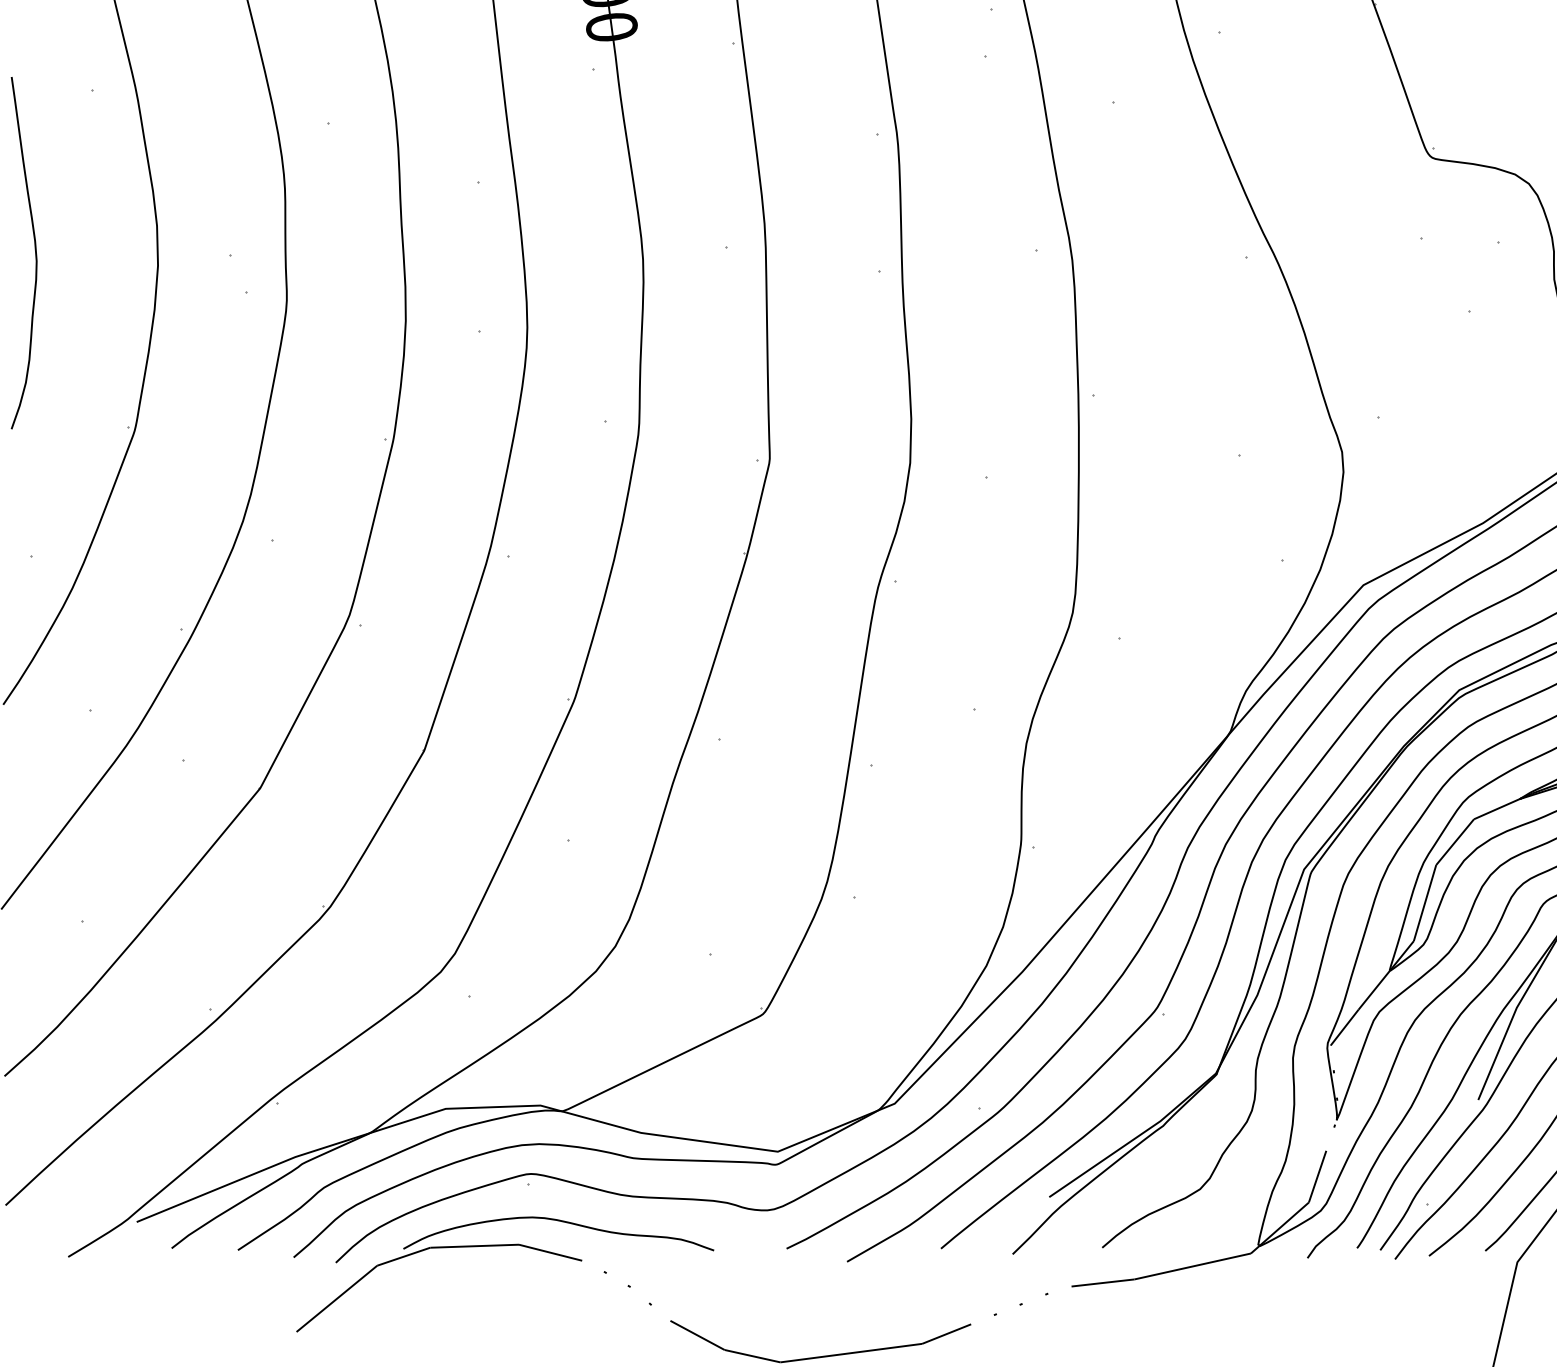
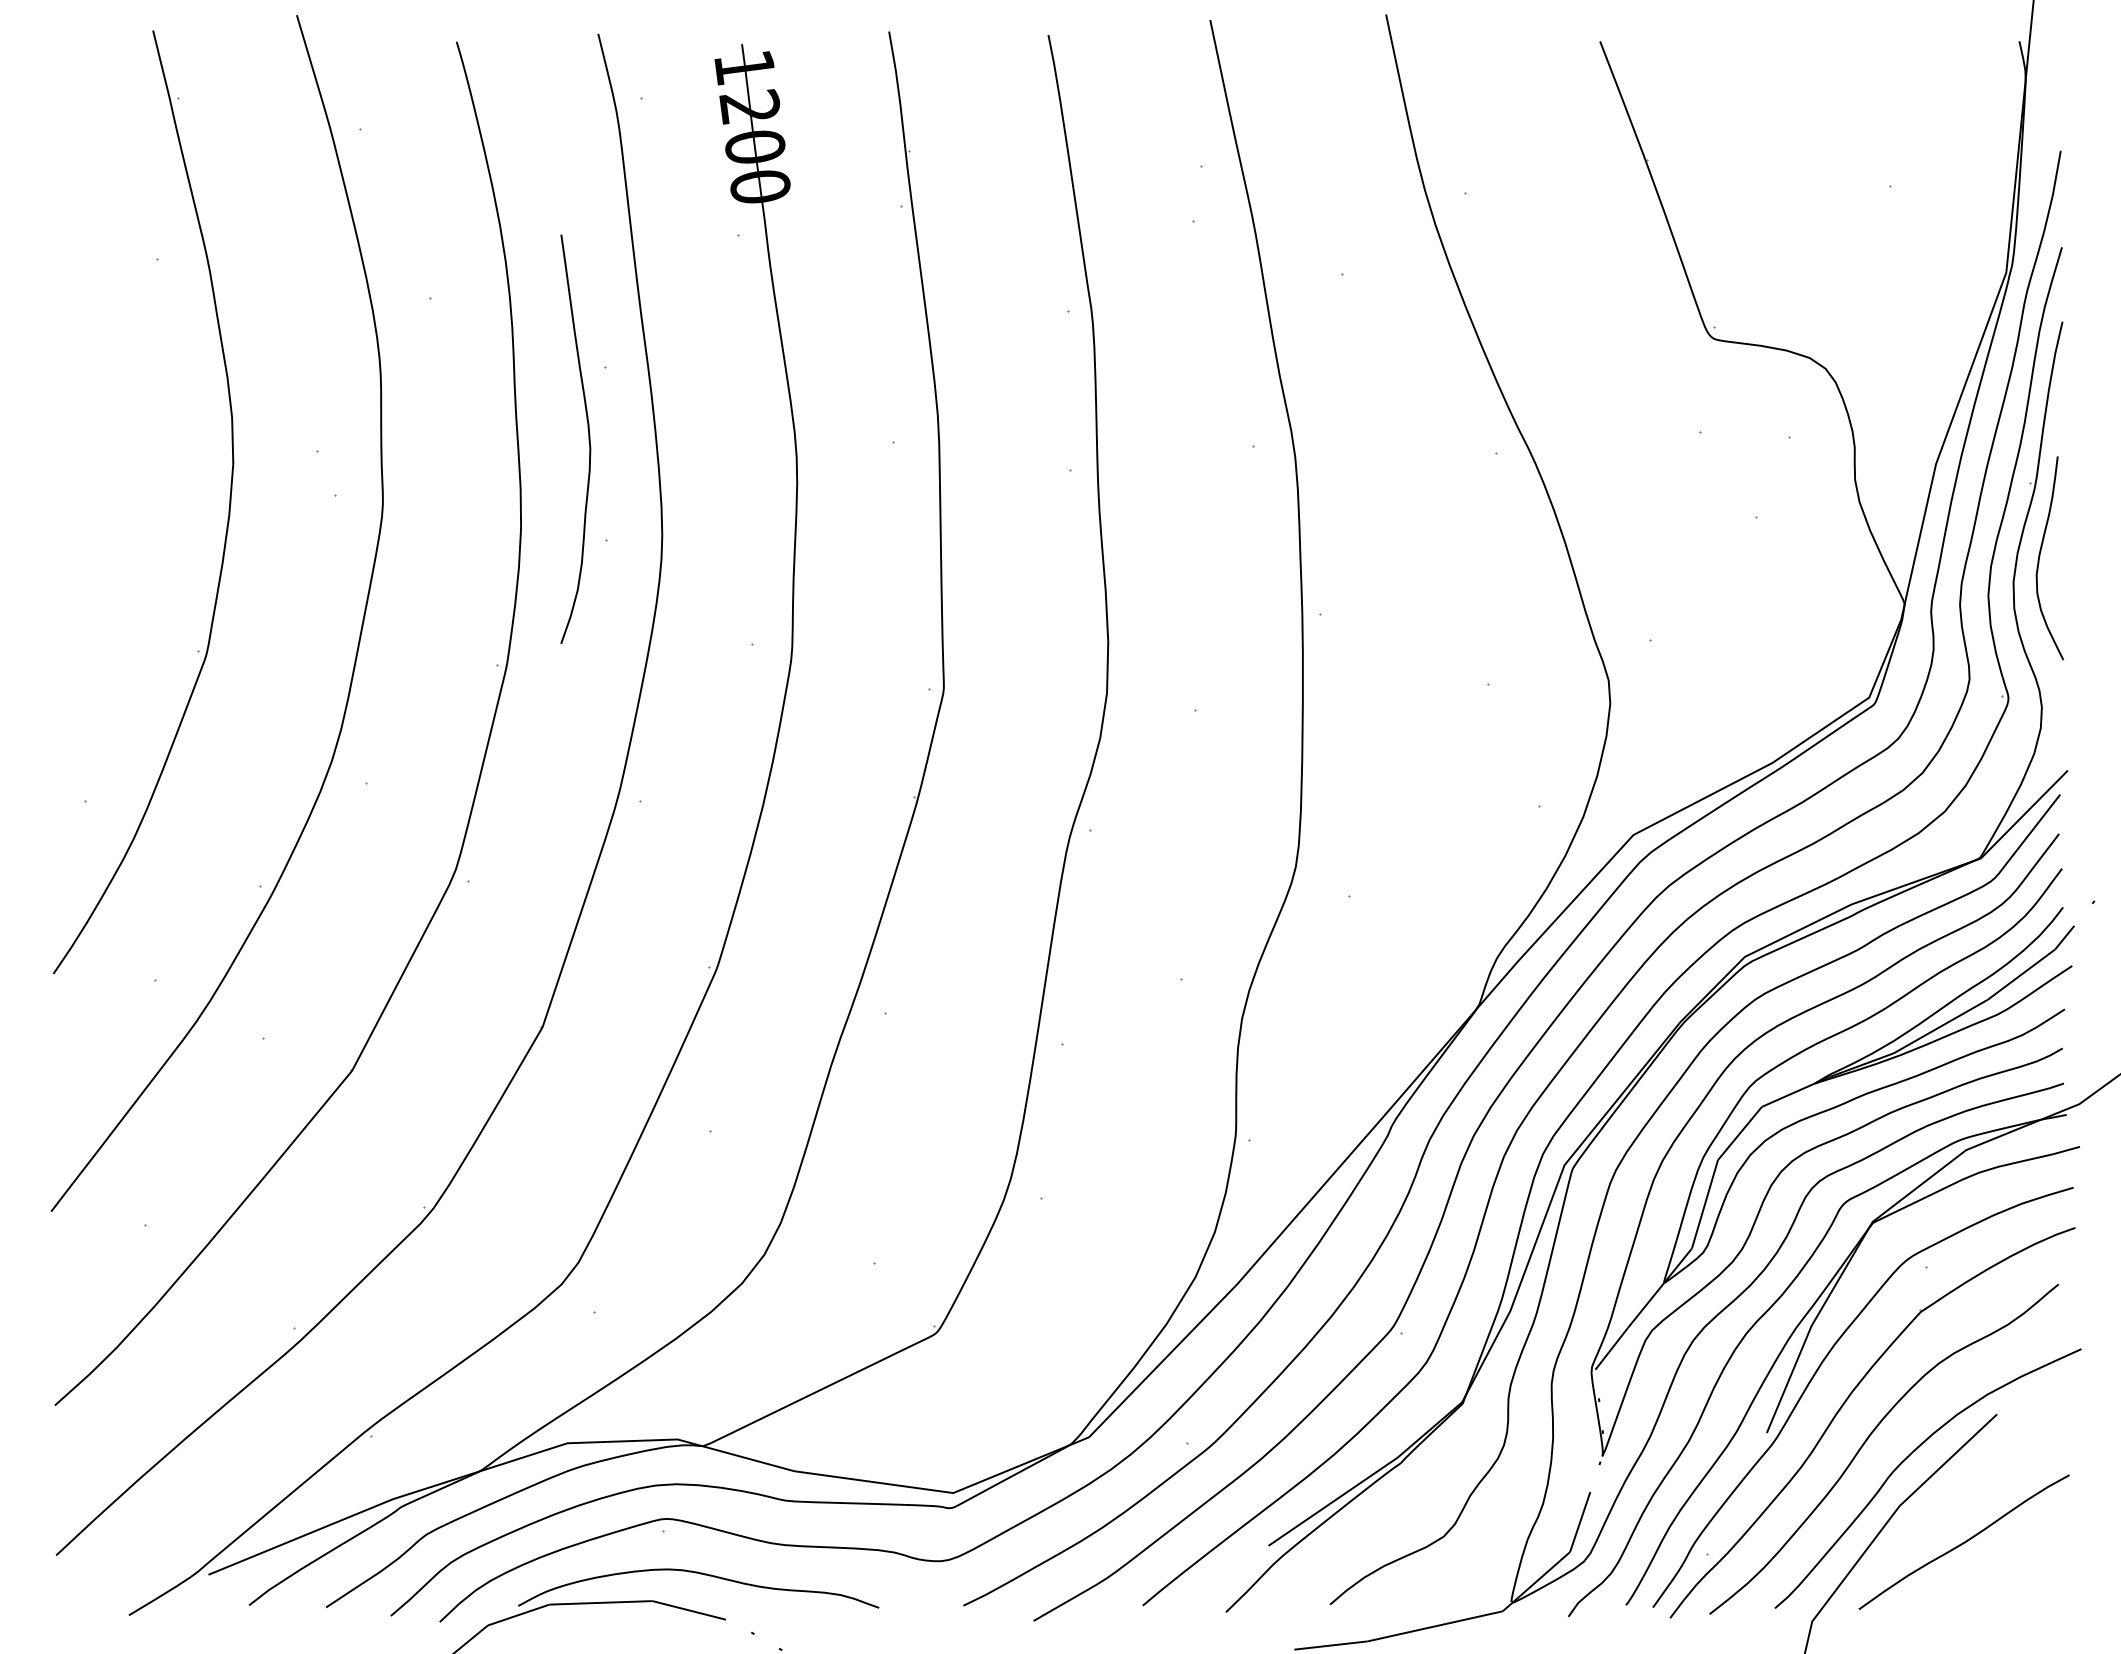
curve: (35, 252) -> (588, 438), moved

